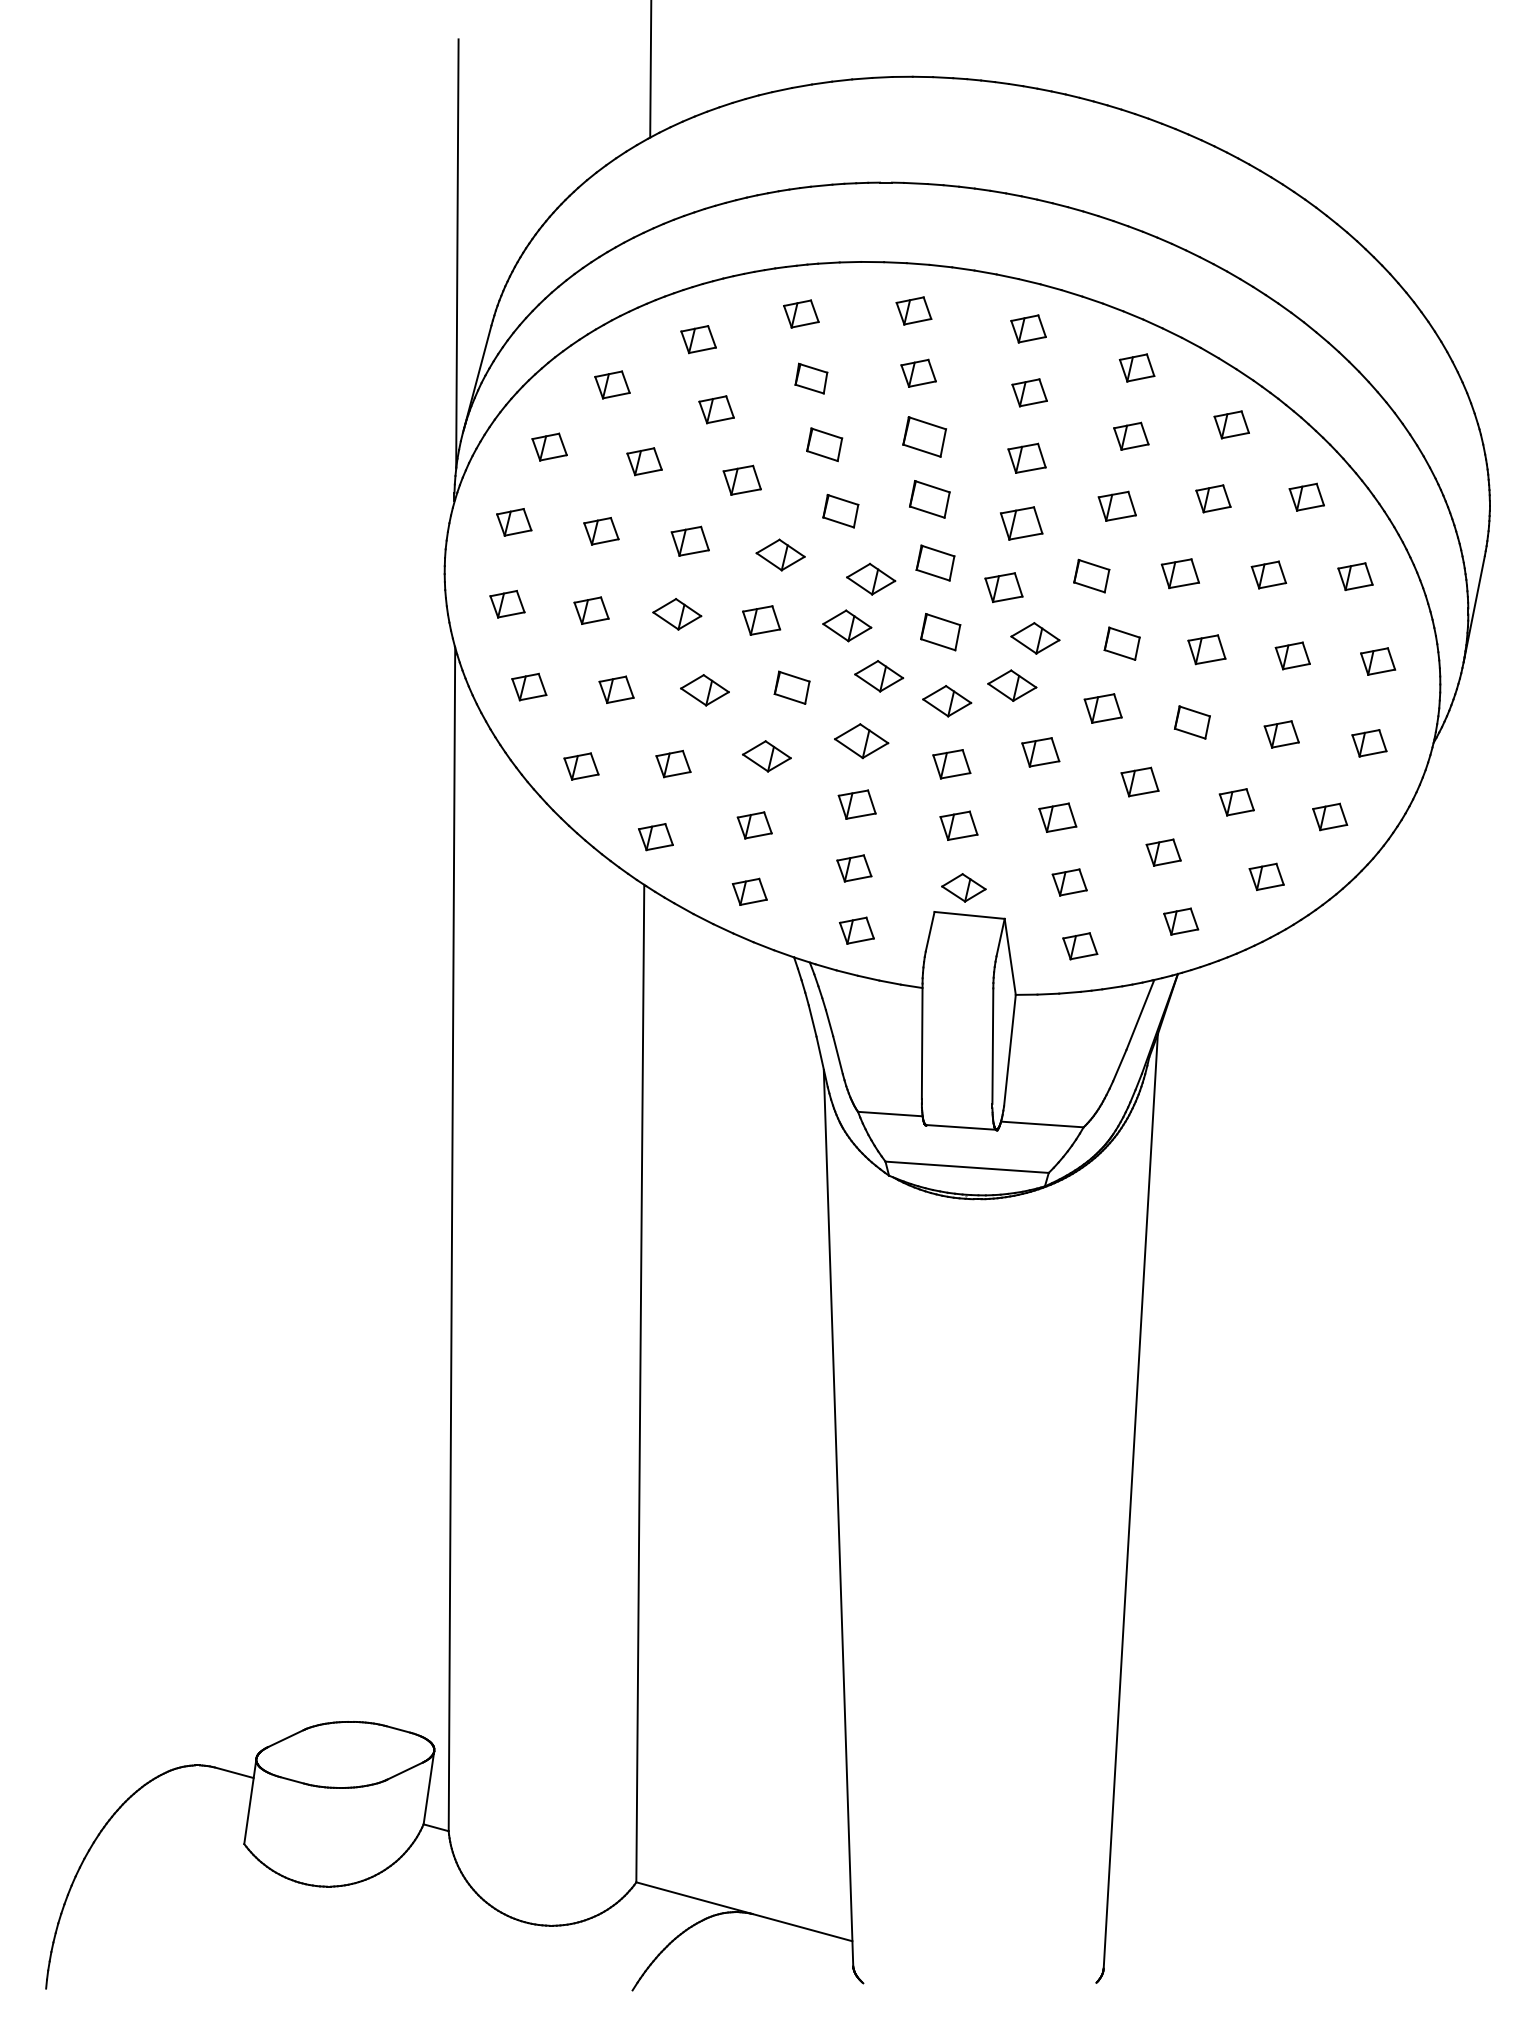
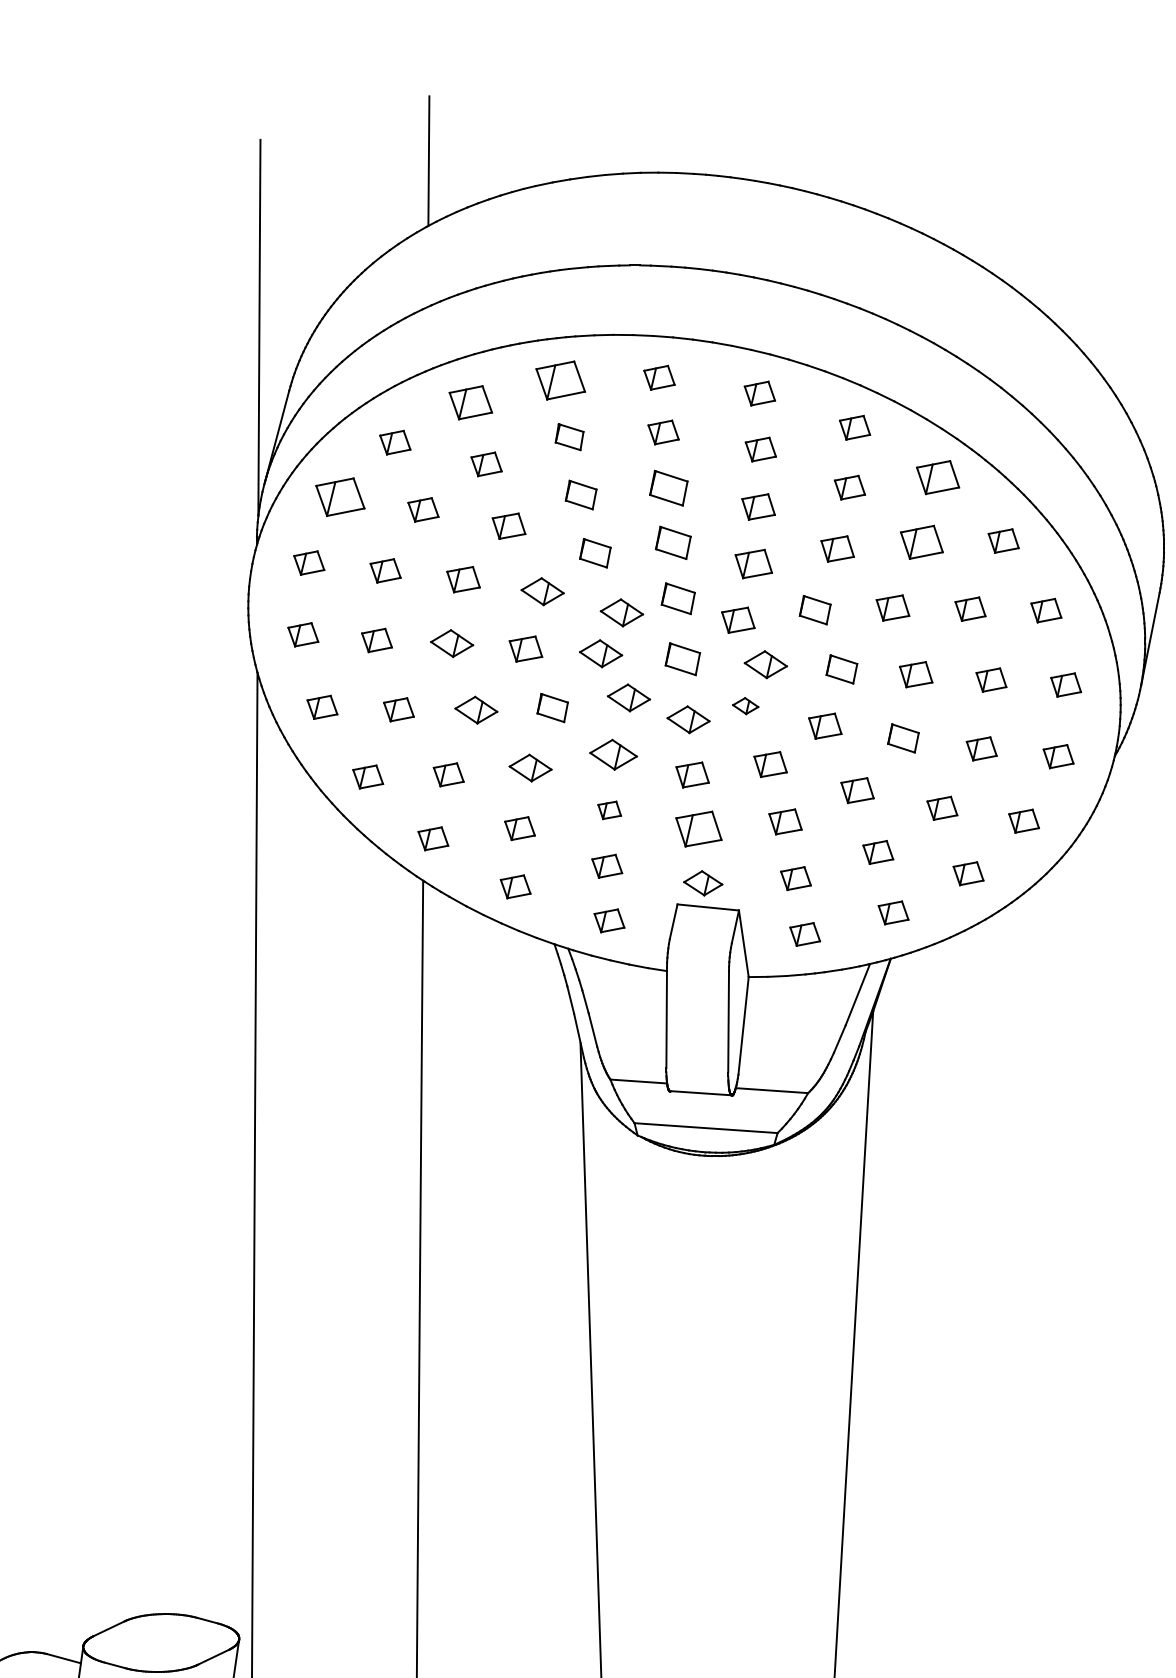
part: (801, 313) -> (560, 380), size x1.6
part: (698, 339) -> (470, 402), size x1.4
part: (1231, 424) -> (937, 477), size x1.4
part: (549, 446) -> (340, 496), size x1.6
part: (1213, 498) -> (921, 542), size x1.4
part: (1012, 685) -> (745, 706), size x0.6
part: (856, 804) -> (609, 810), size x0.7
part: (958, 825) -> (698, 828), size x1.4

